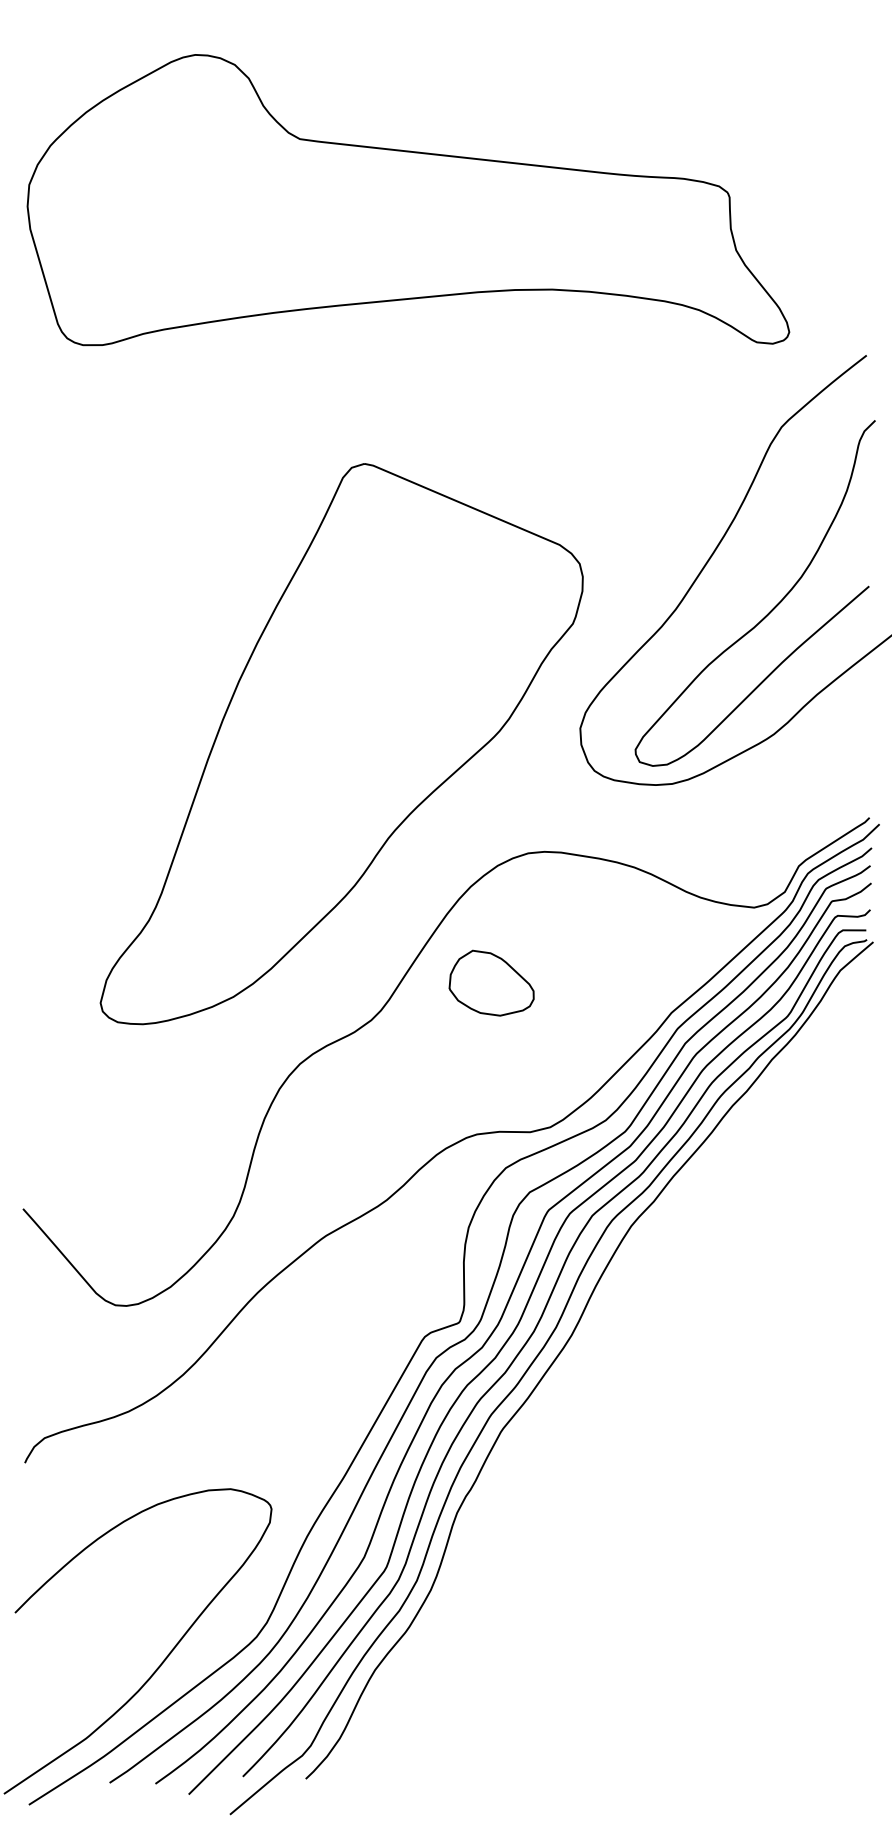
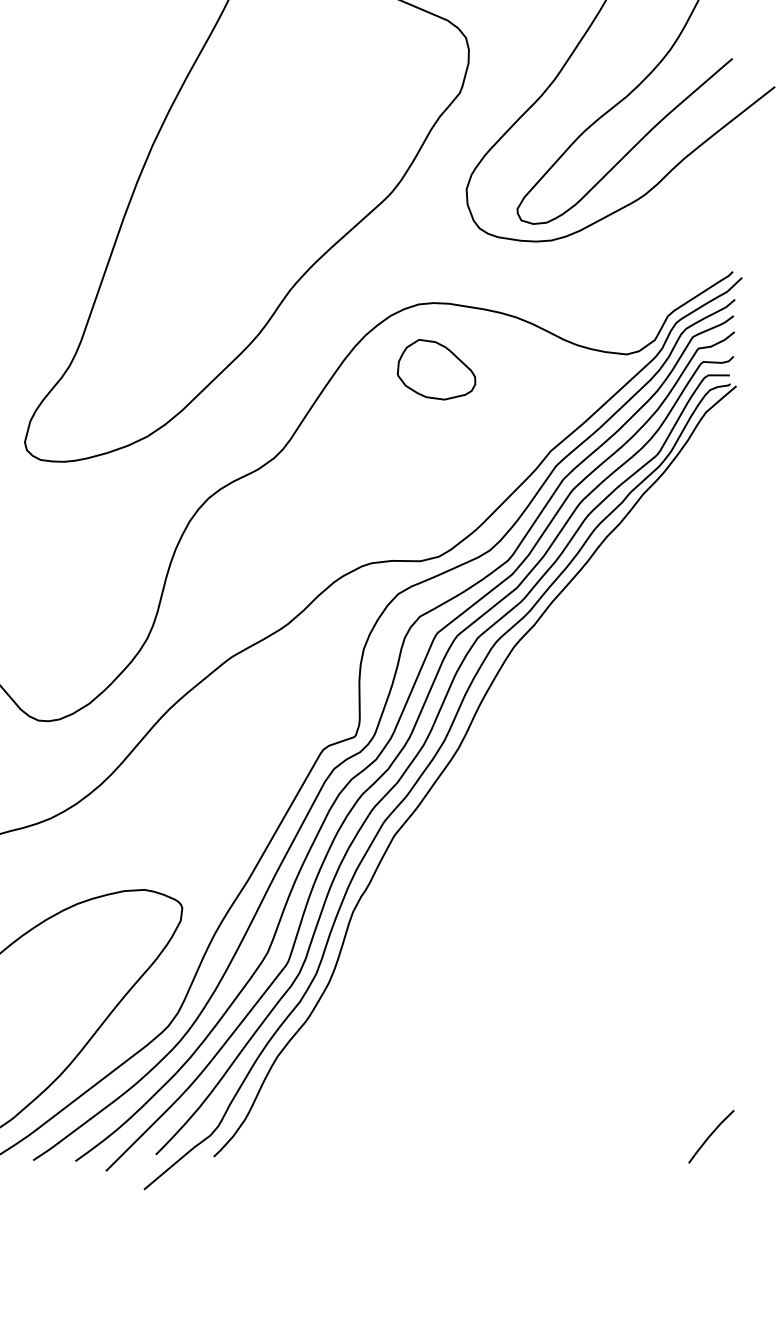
part: (491, 982) -> (436, 369), moved
line: (845, 1756) -> (710, 1136), added

